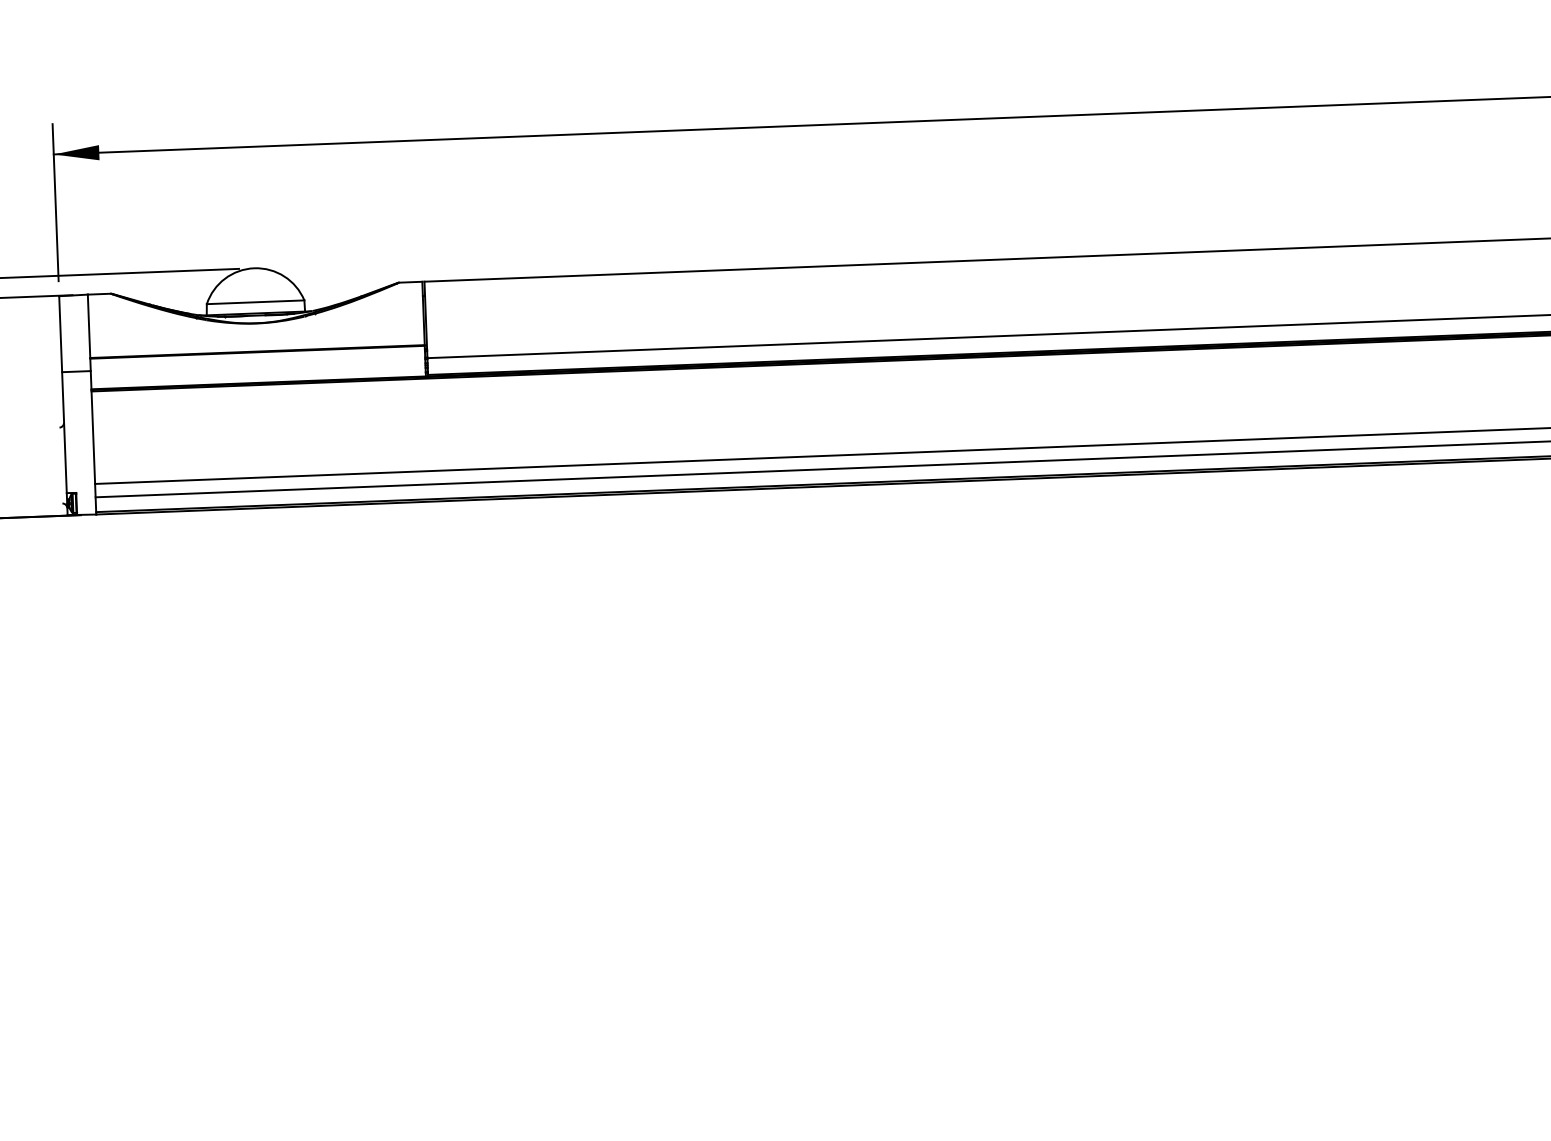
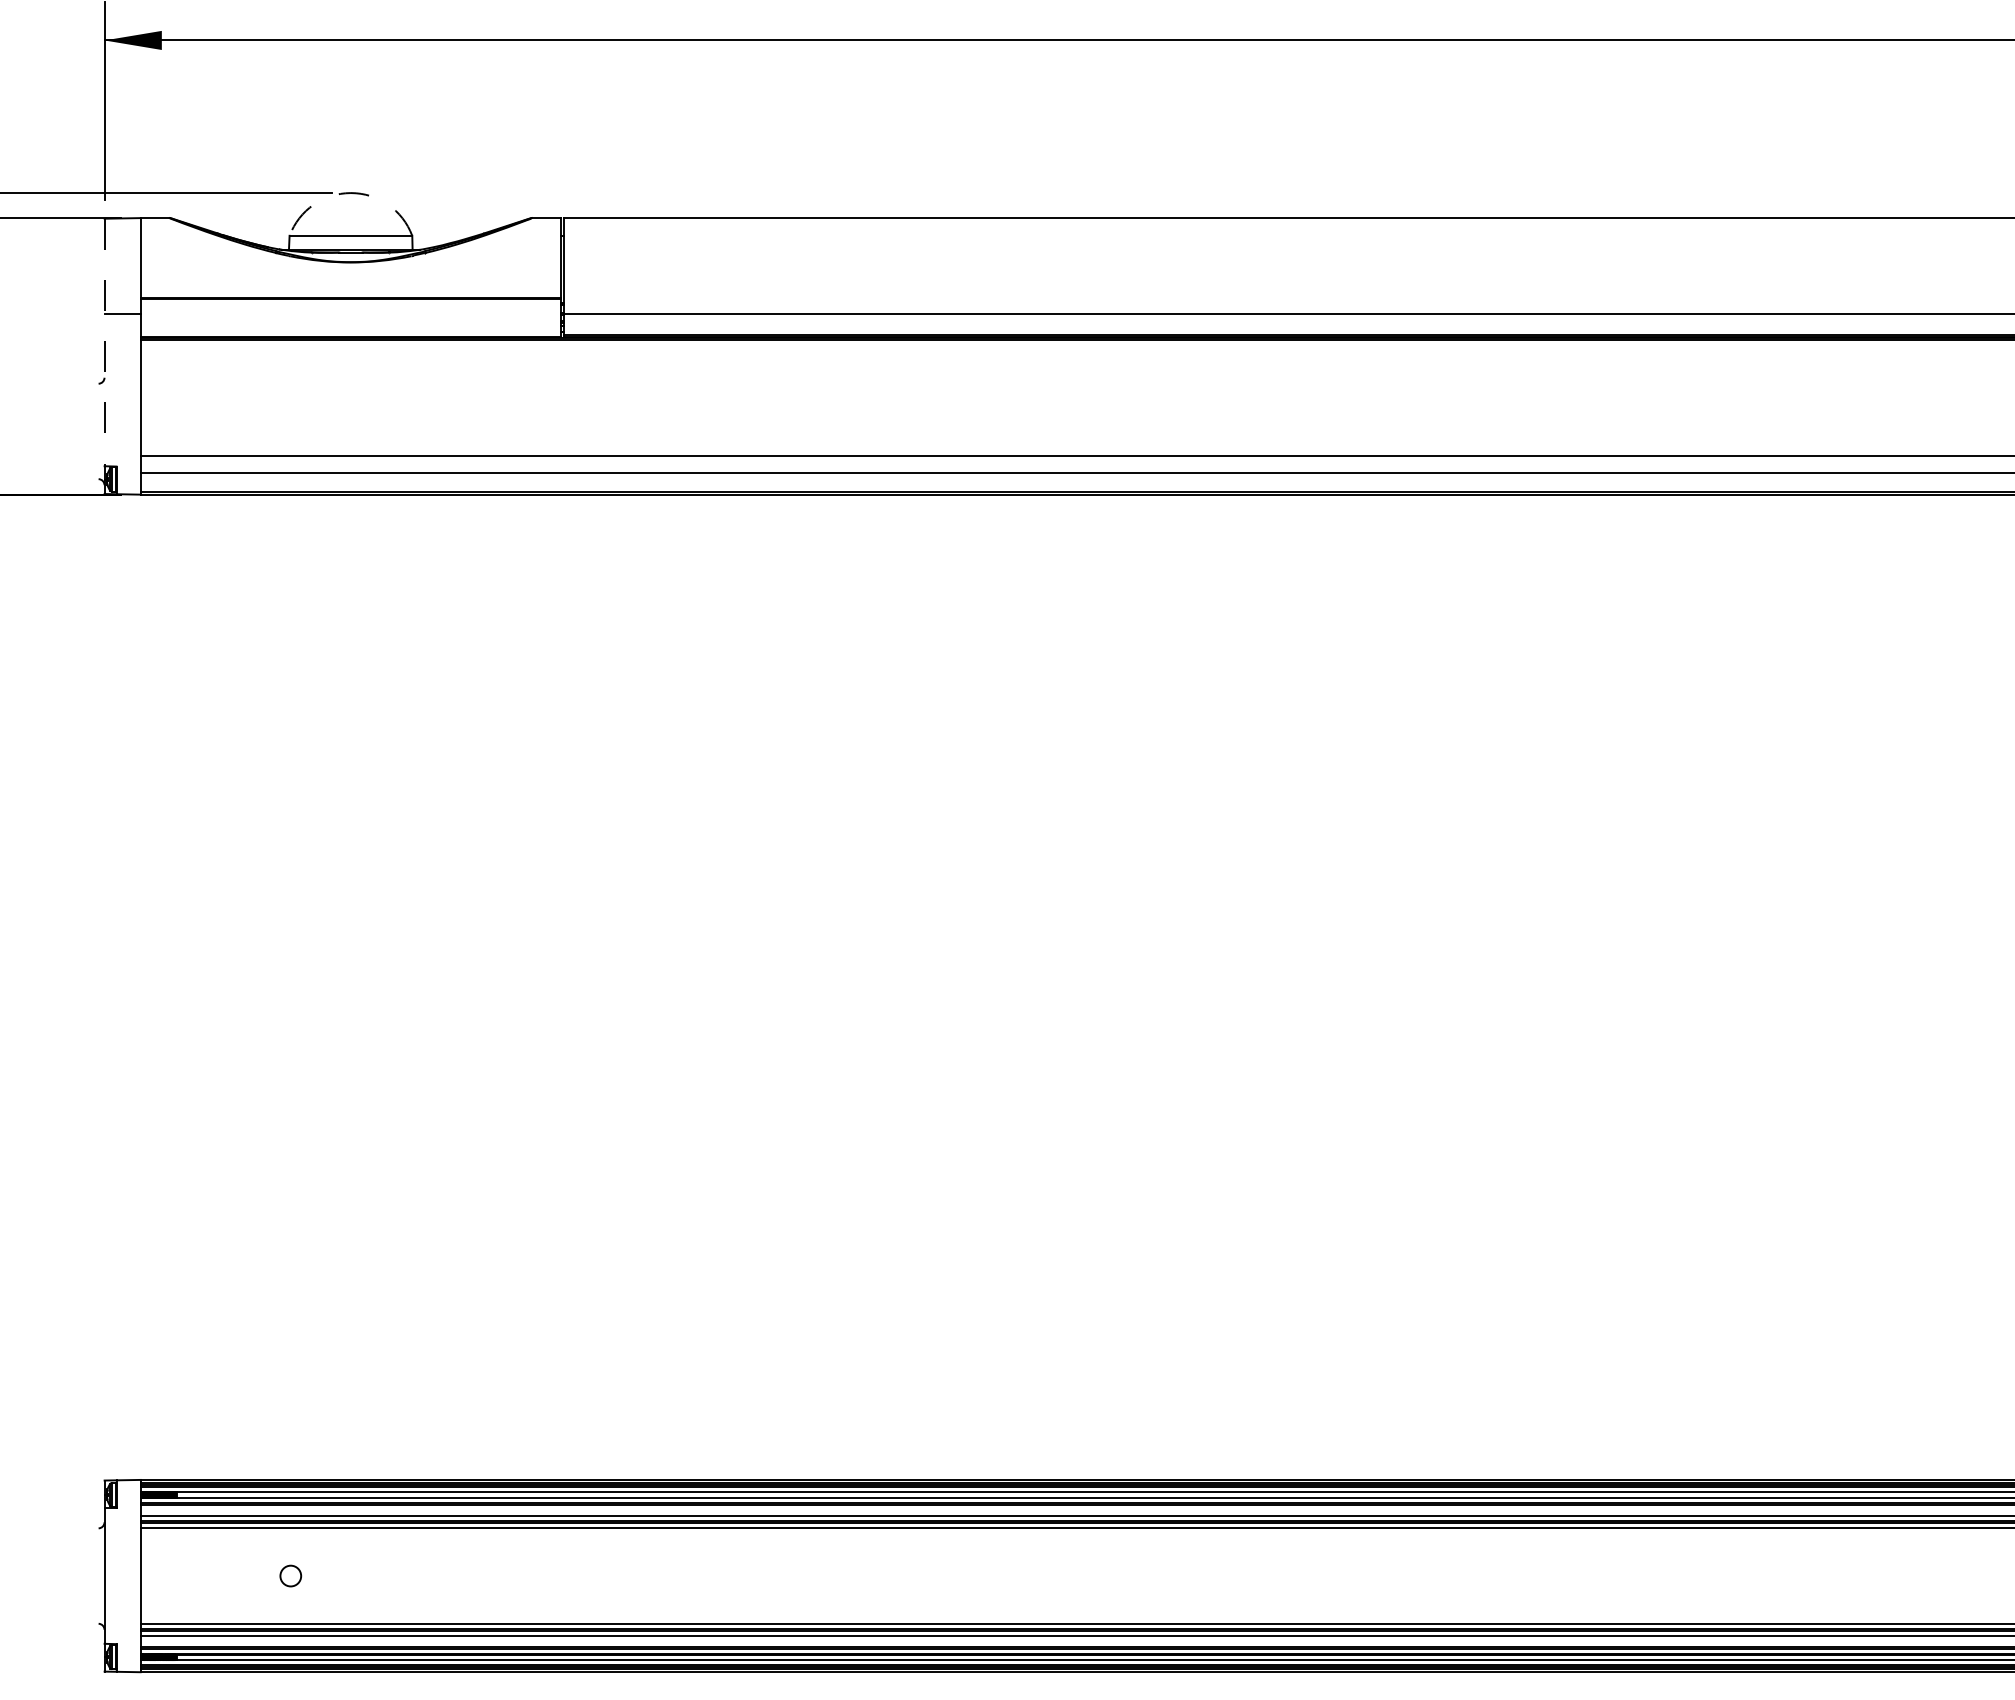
arc: (253, 268) -> (350, 193), solid -> dashed
line: (63, 405) -> (104, 356), solid -> dashed

